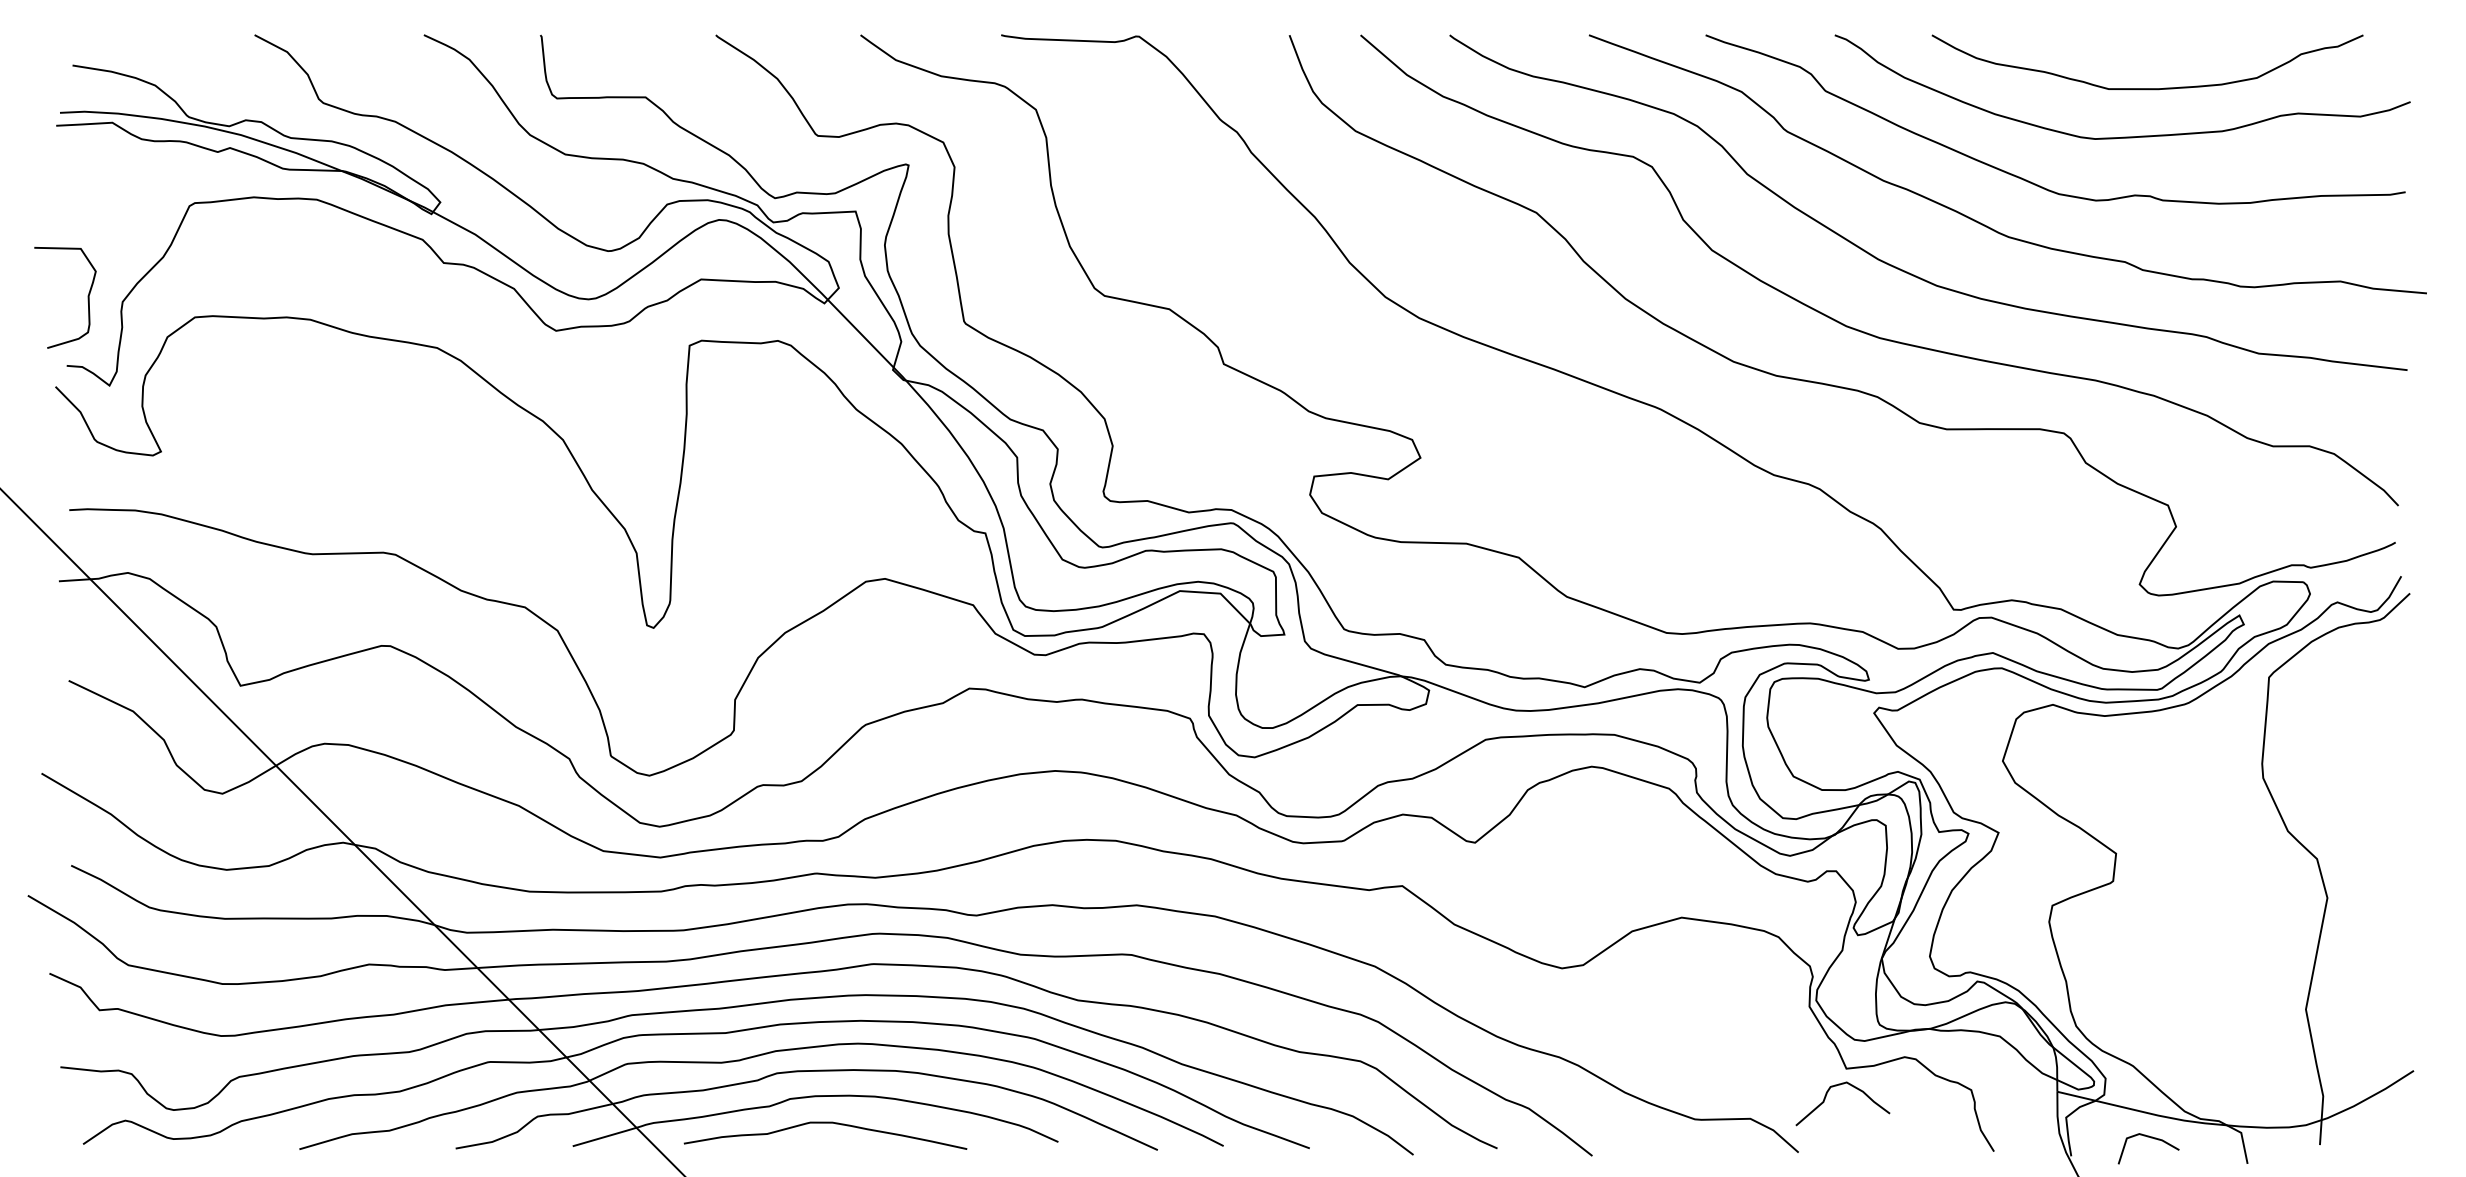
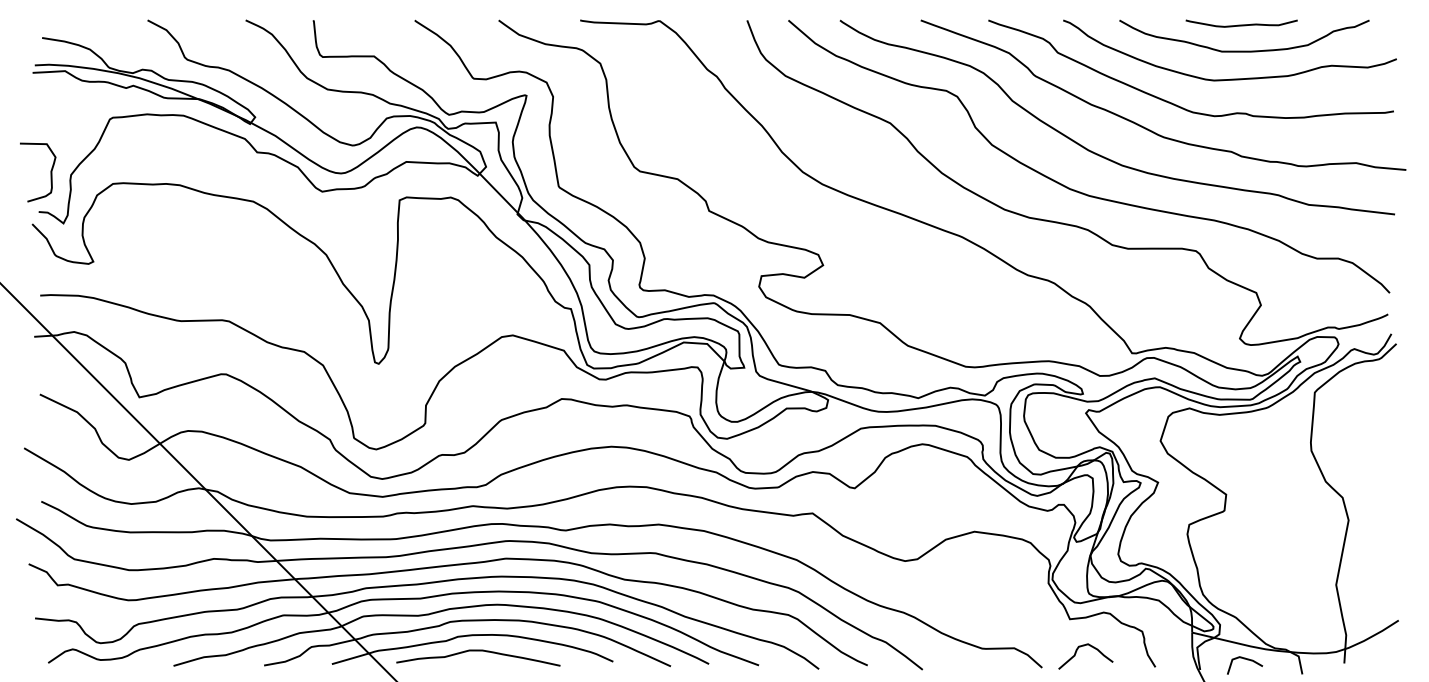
curve: (2142, 42) -> (1241, 24), added
curve: (1828, 1095) -> (1077, 651), moved

